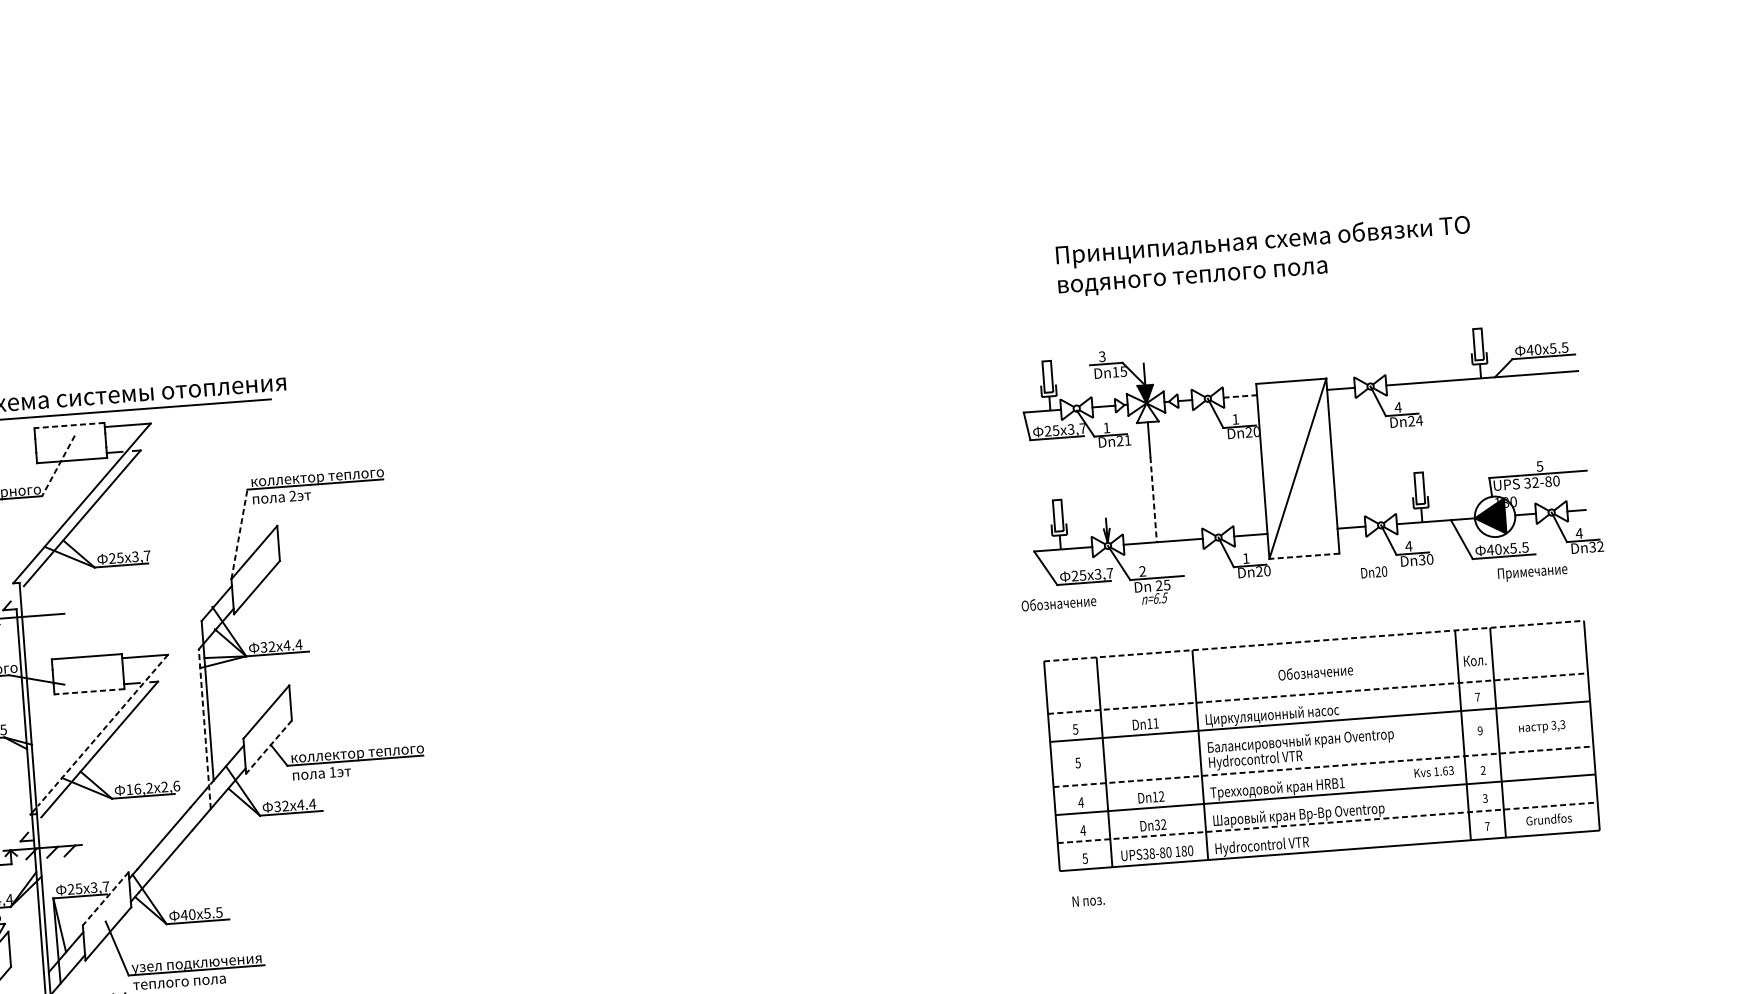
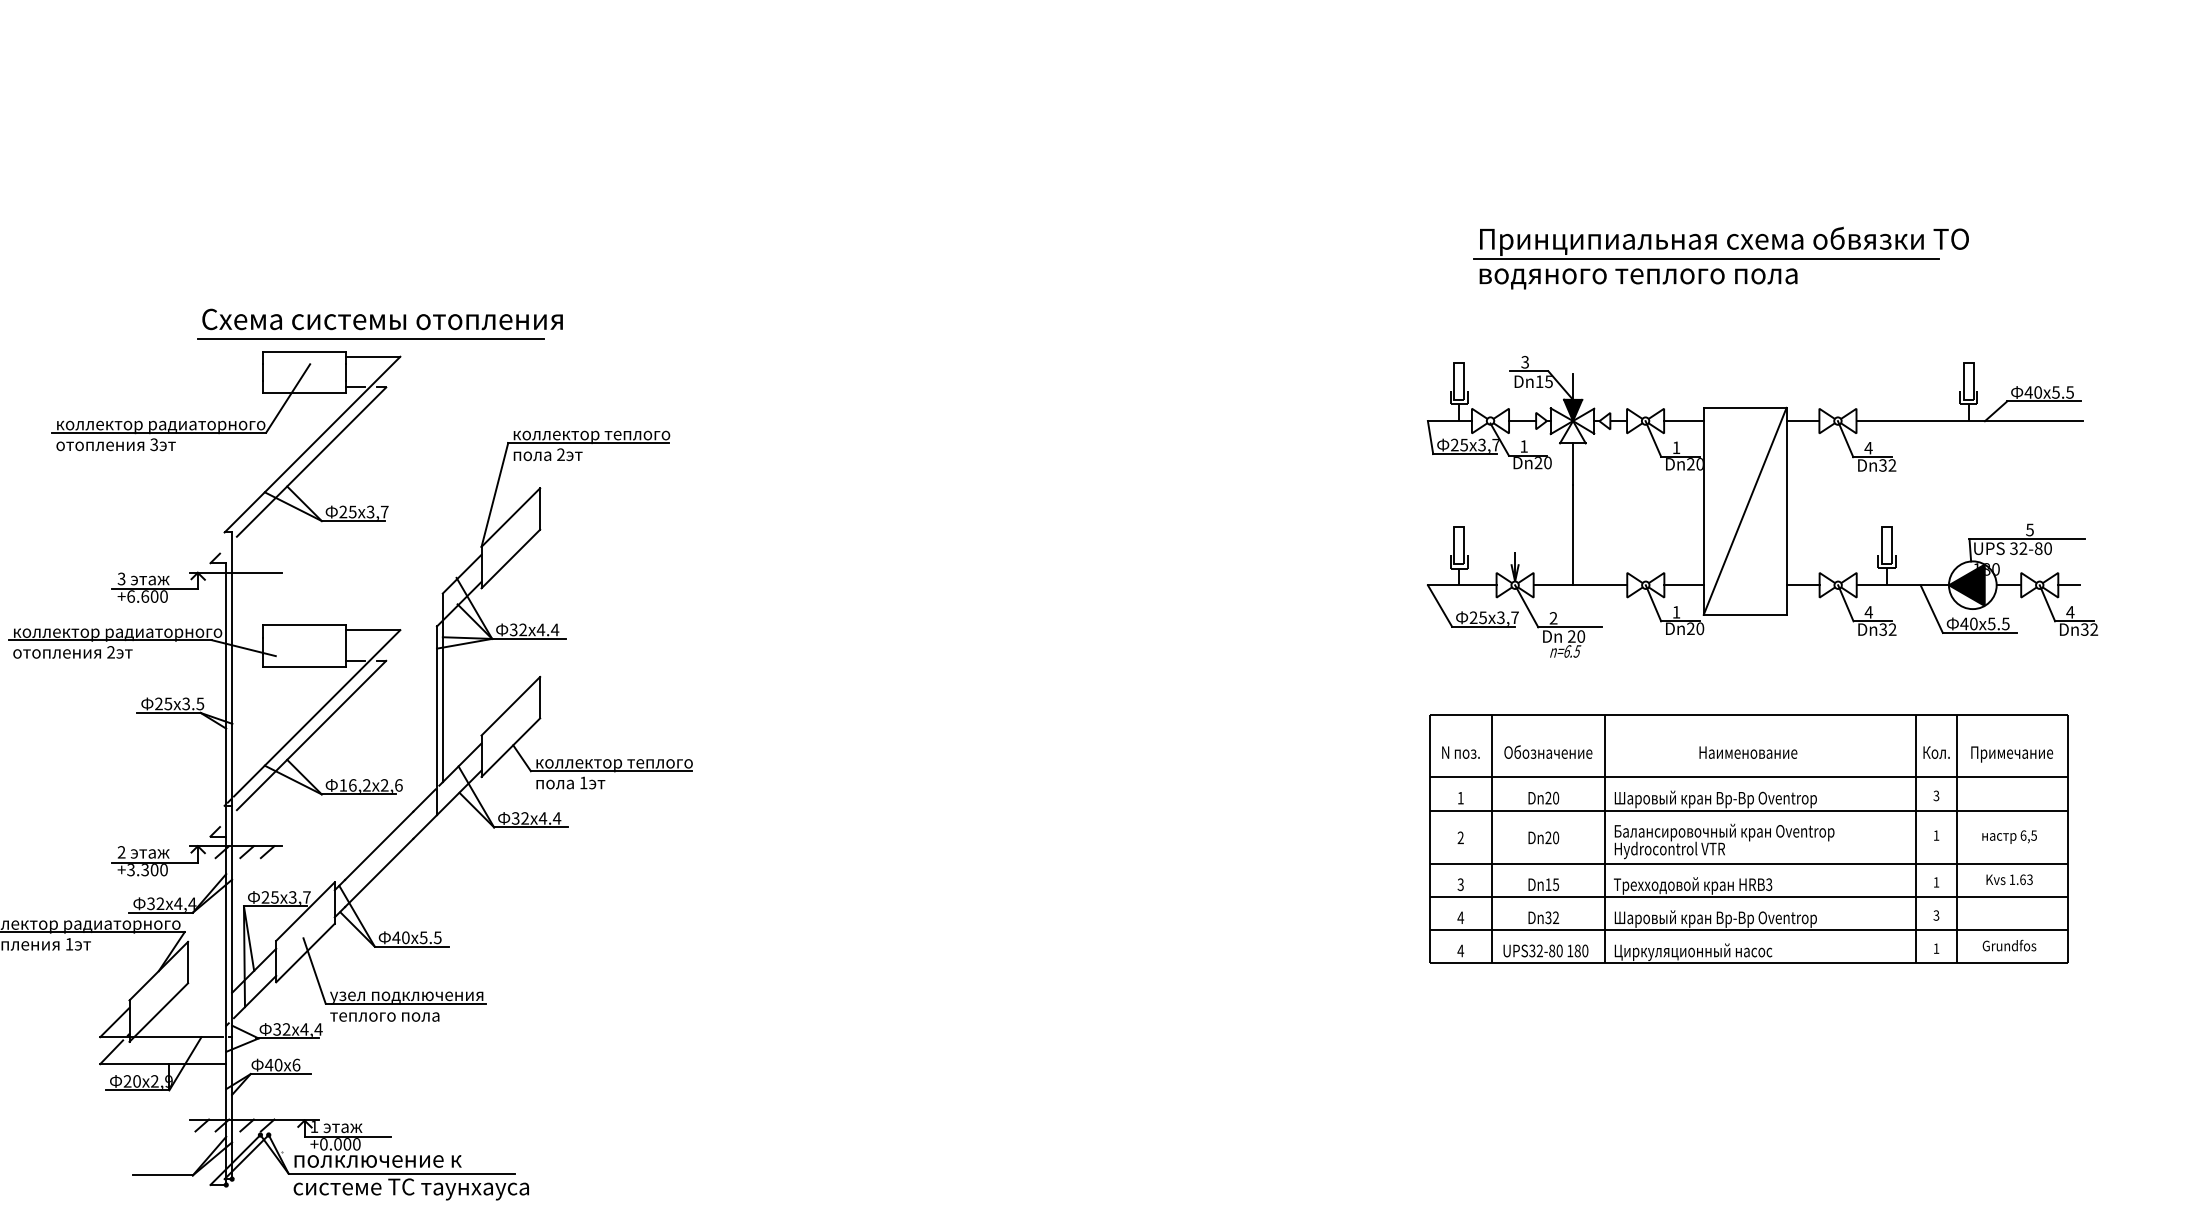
line: (1249, 257) -> (1706, 258), added
line: (1239, 396) -> (1683, 421), dashed -> solid
text: (1415, 420) -> (1887, 465), Dn24 -> Dn32
line: (69, 425) -> (304, 351), dashed -> solid
text: (1127, 440) -> (1547, 462), Dn21 -> Dn20
line: (58, 465) -> (288, 398), dashed -> solid
line: (1153, 500) -> (1572, 535), dashed -> solid
line: (239, 534) -> (494, 494), dashed -> solid
line: (1303, 556) -> (1744, 614), dashed -> solid
text: (1429, 559) -> (1892, 629), Dn30 -> Dn32
text: (1373, 572) -> (1543, 837), moved
text: (1533, 572) -> (2012, 754), moved
text: (1167, 585) -> (1581, 636), 25 -> 20
text: (1059, 602) -> (1548, 751), moved
line: (1314, 641) -> (1749, 715), dashed -> solid
text: (1315, 671) -> (1748, 751), Обозначение -> Наименование
line: (89, 691) -> (304, 666), dashed -> solid
line: (1318, 693) -> (1749, 777), dashed -> solid
text: (1477, 696) -> (1936, 795), 7 -> 3
text: (1292, 714) -> (1717, 799), Циркуляционный насос -> Шаровый кран Вр-Вр Oventrop
text: (1153, 723) -> (1552, 797), Dn11 -> Dn20
text: (1558, 724) -> (2028, 835), 3,3 -> 6,5
line: (204, 728) -> (436, 720), dashed -> solid
text: (1075, 729) -> (1460, 798), 5 -> 1
line: (103, 730) -> (317, 713), dashed -> solid
text: (1480, 730) -> (1936, 835), 9 -> 1
line: (268, 747) -> (510, 748), dashed -> solid
text: (1077, 762) -> (1460, 837), 5 -> 2
line: (1323, 767) -> (1749, 864), dashed -> solid
text: (1483, 770) -> (1936, 882), 2 -> 1
text: (1434, 771) -> (2009, 879), moved
text: (1342, 782) -> (1769, 884), HRB1 -> HRB3
text: (1161, 796) -> (1555, 884), Dn12 -> Dn15
text: (1080, 802) -> (1460, 884), 4 -> 3
line: (1328, 822) -> (1749, 930), dashed -> solid
text: (1487, 826) -> (1936, 948), 7 -> 1
text: (1283, 845) -> (1694, 952), Hydrocontrol VTR -> Циркуляционный насос
text: (1151, 853) -> (1539, 950), UPS38-80 -> UPS32-80
text: (1085, 858) -> (1460, 950), 5 -> 4
line: (105, 898) -> (305, 911), dashed -> solid
text: (1088, 900) -> (1460, 752), moved

